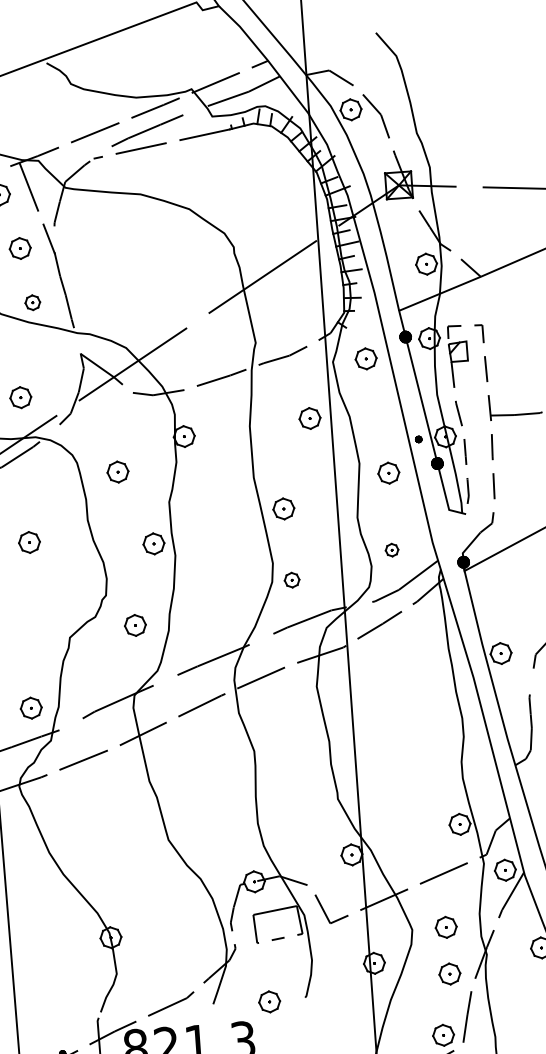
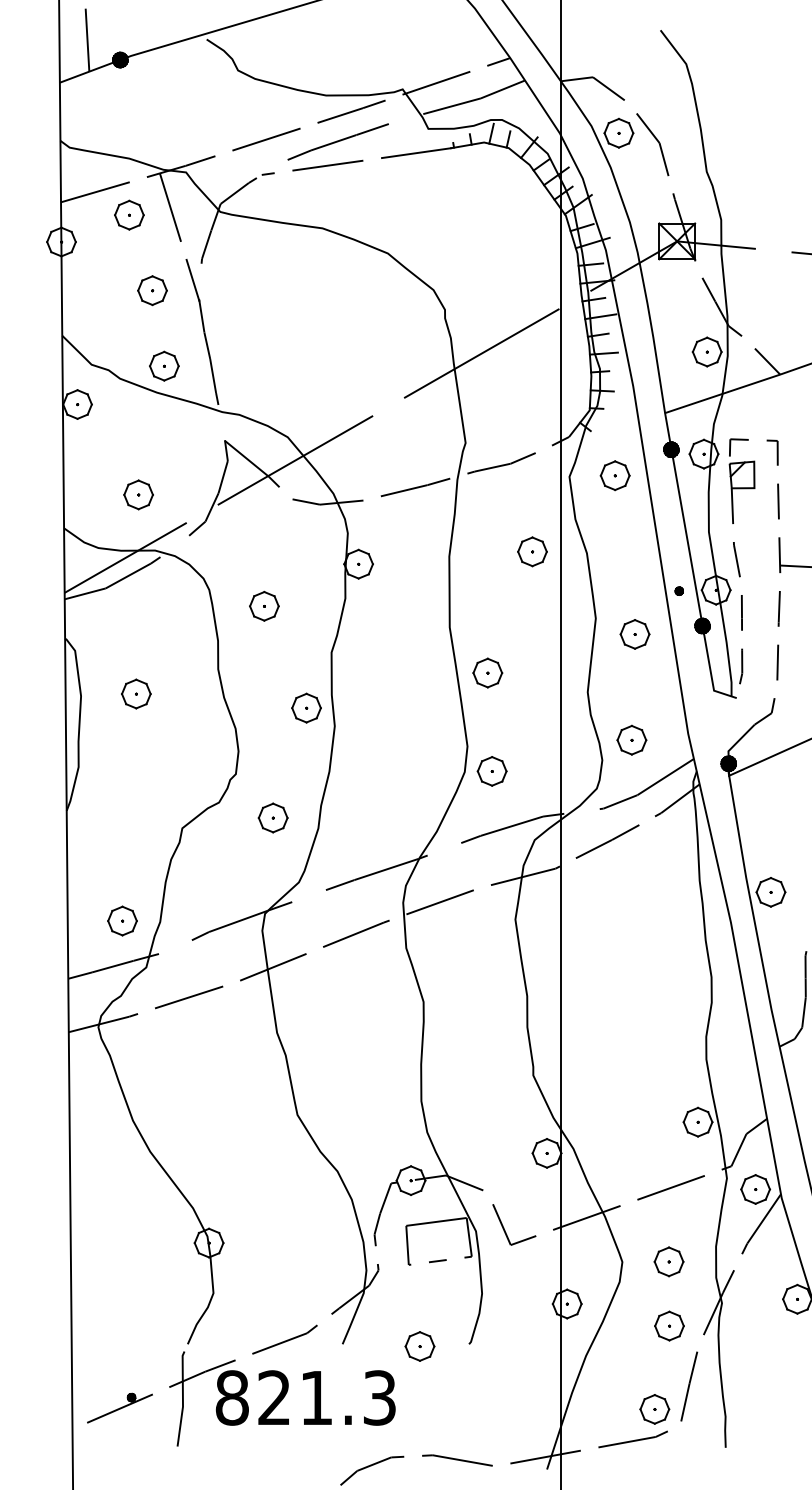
part: (32, 302) -> (164, 365), size x1.43
part: (391, 549) -> (631, 739), size x1.67
part: (291, 580) -> (491, 771), size x1.43

